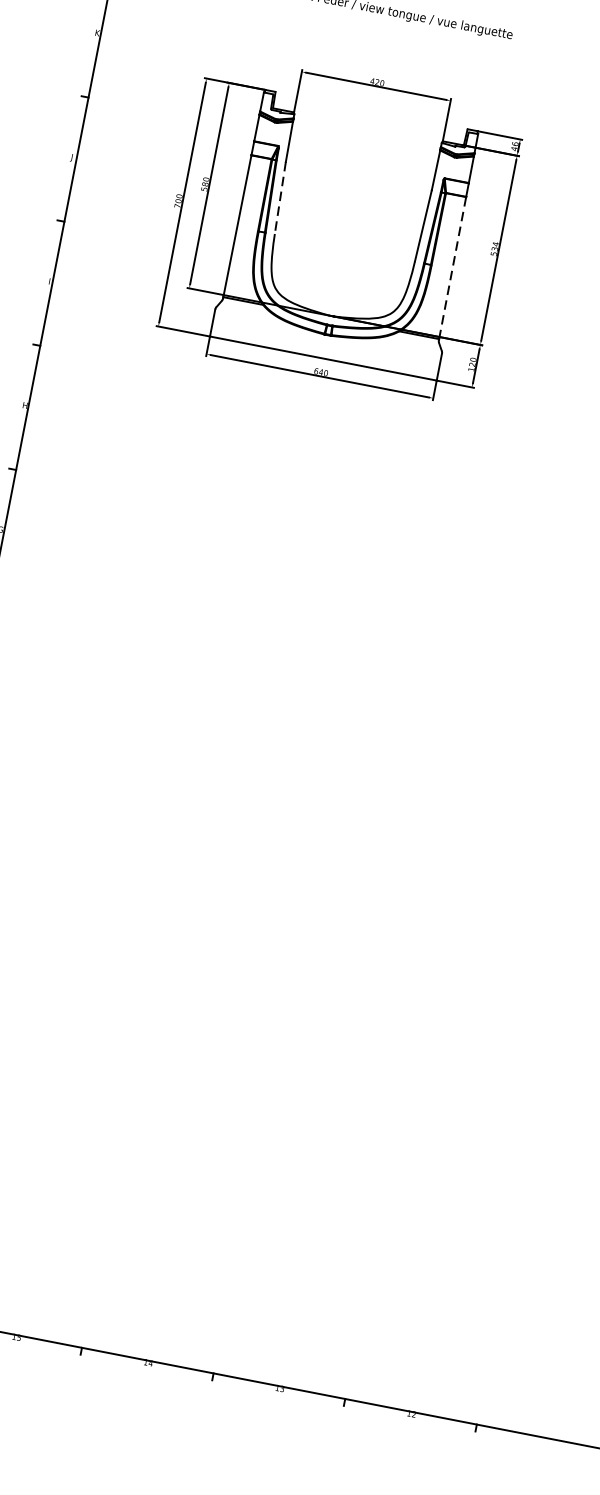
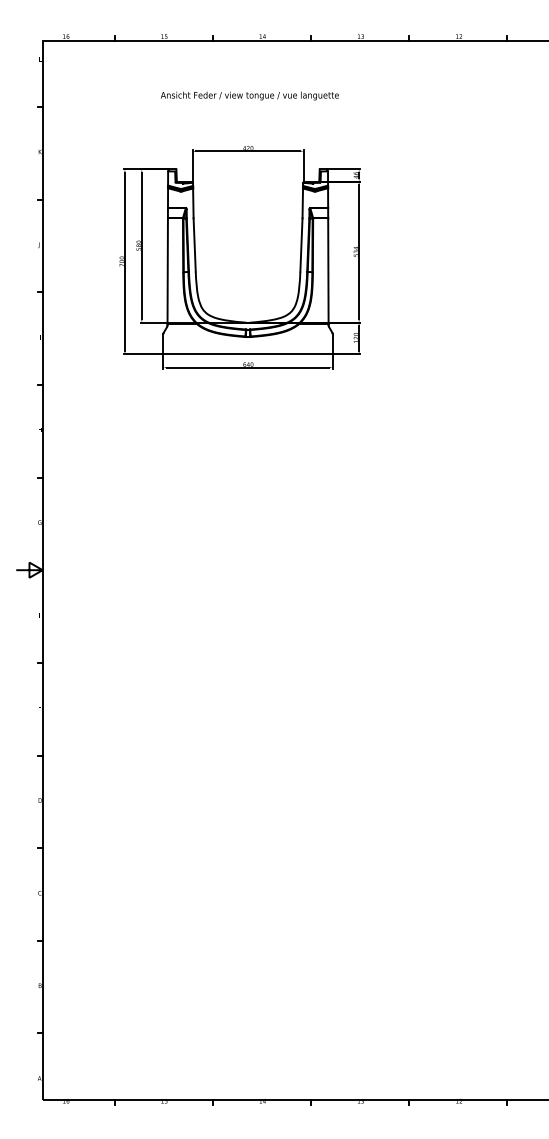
line: (280, 197) -> (194, 244), dashed -> solid
line: (452, 268) -> (328, 271), dashed -> solid

